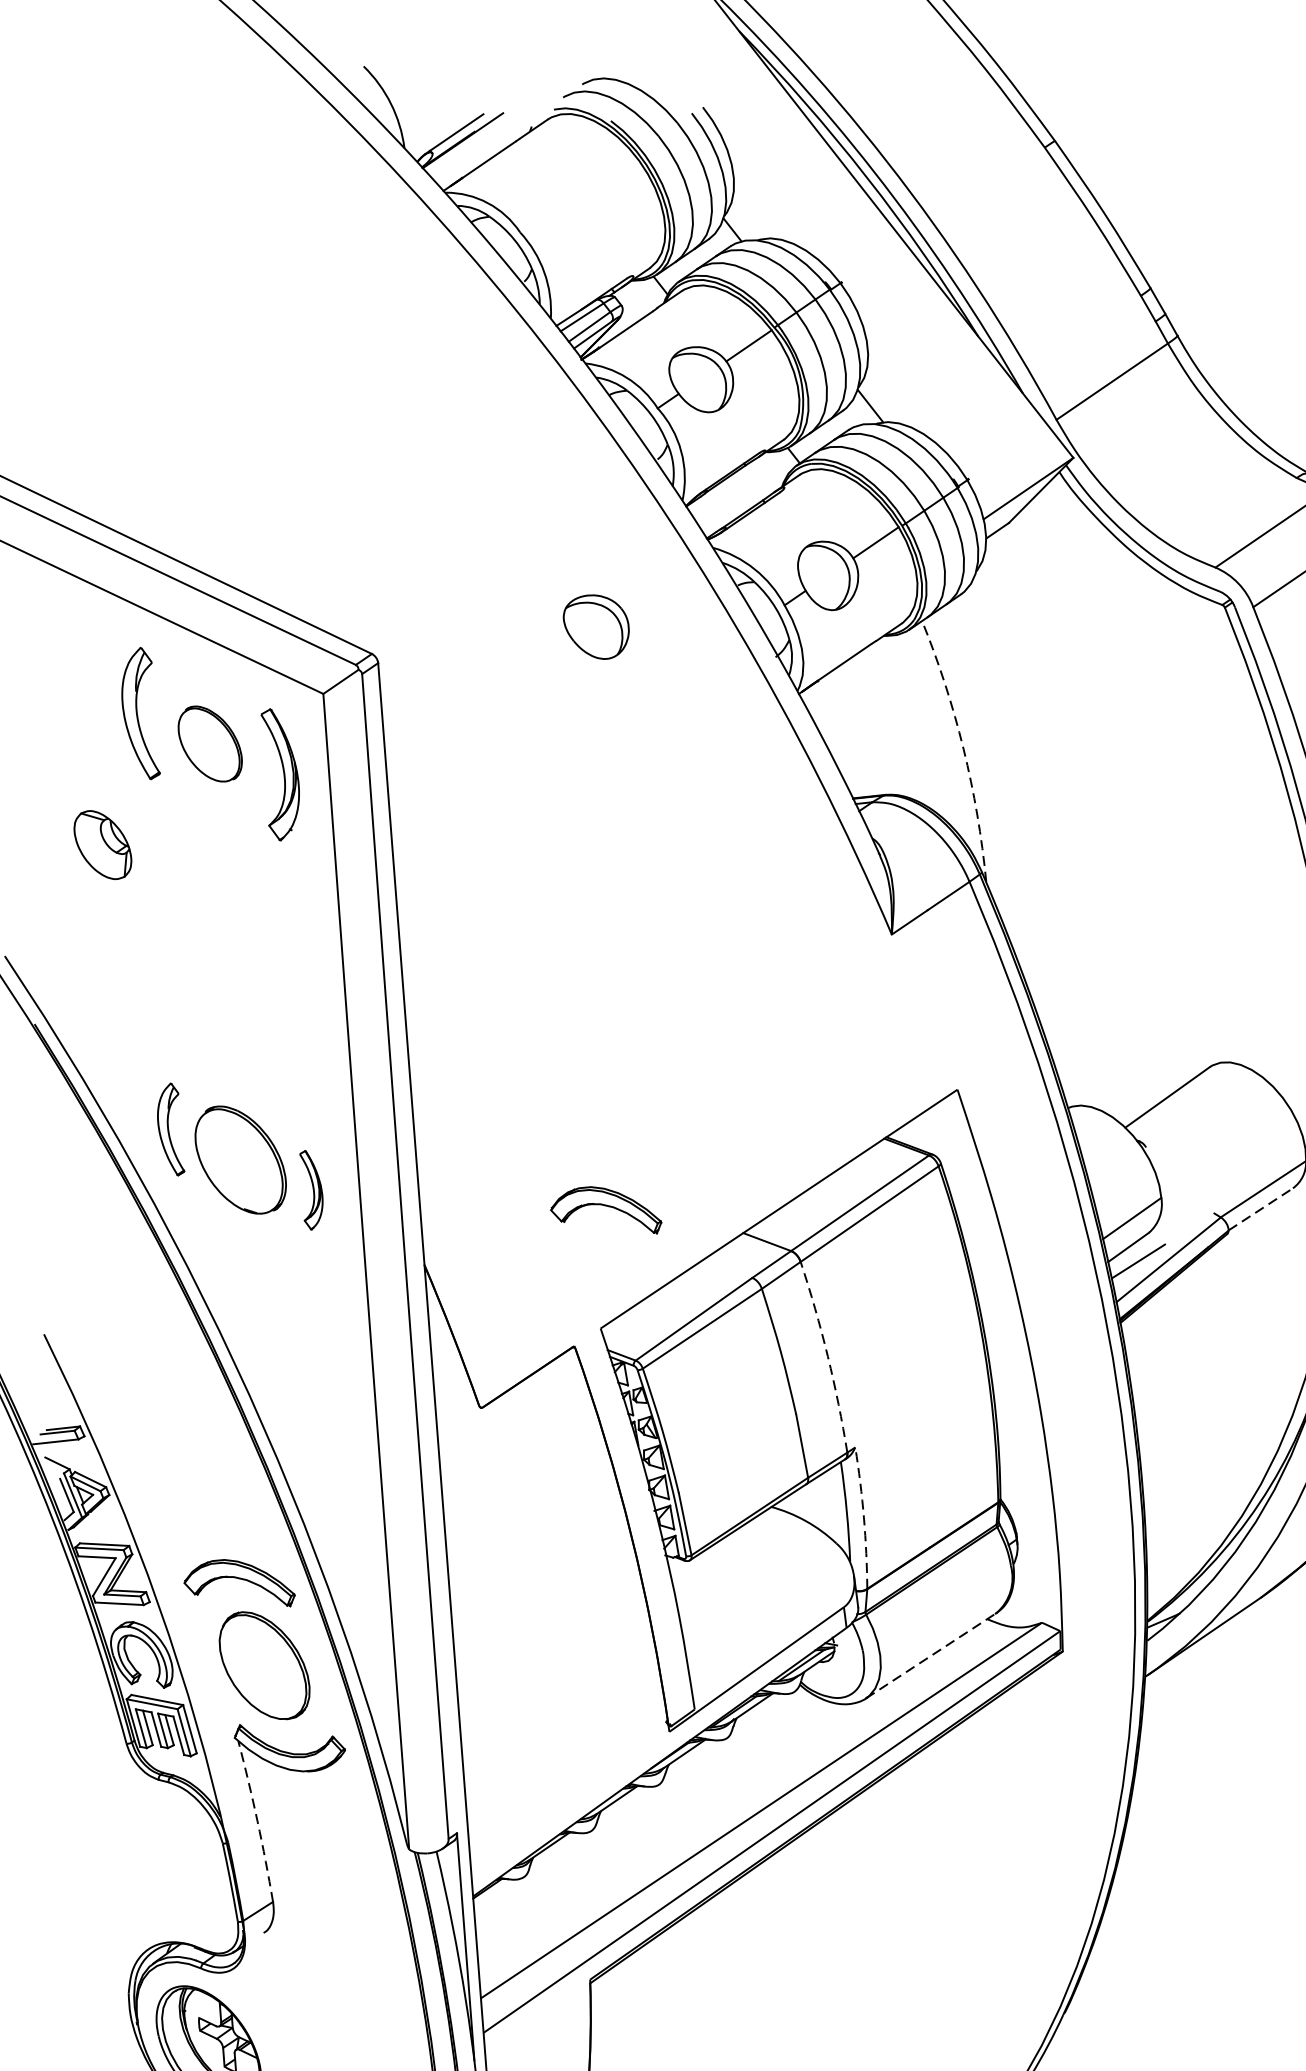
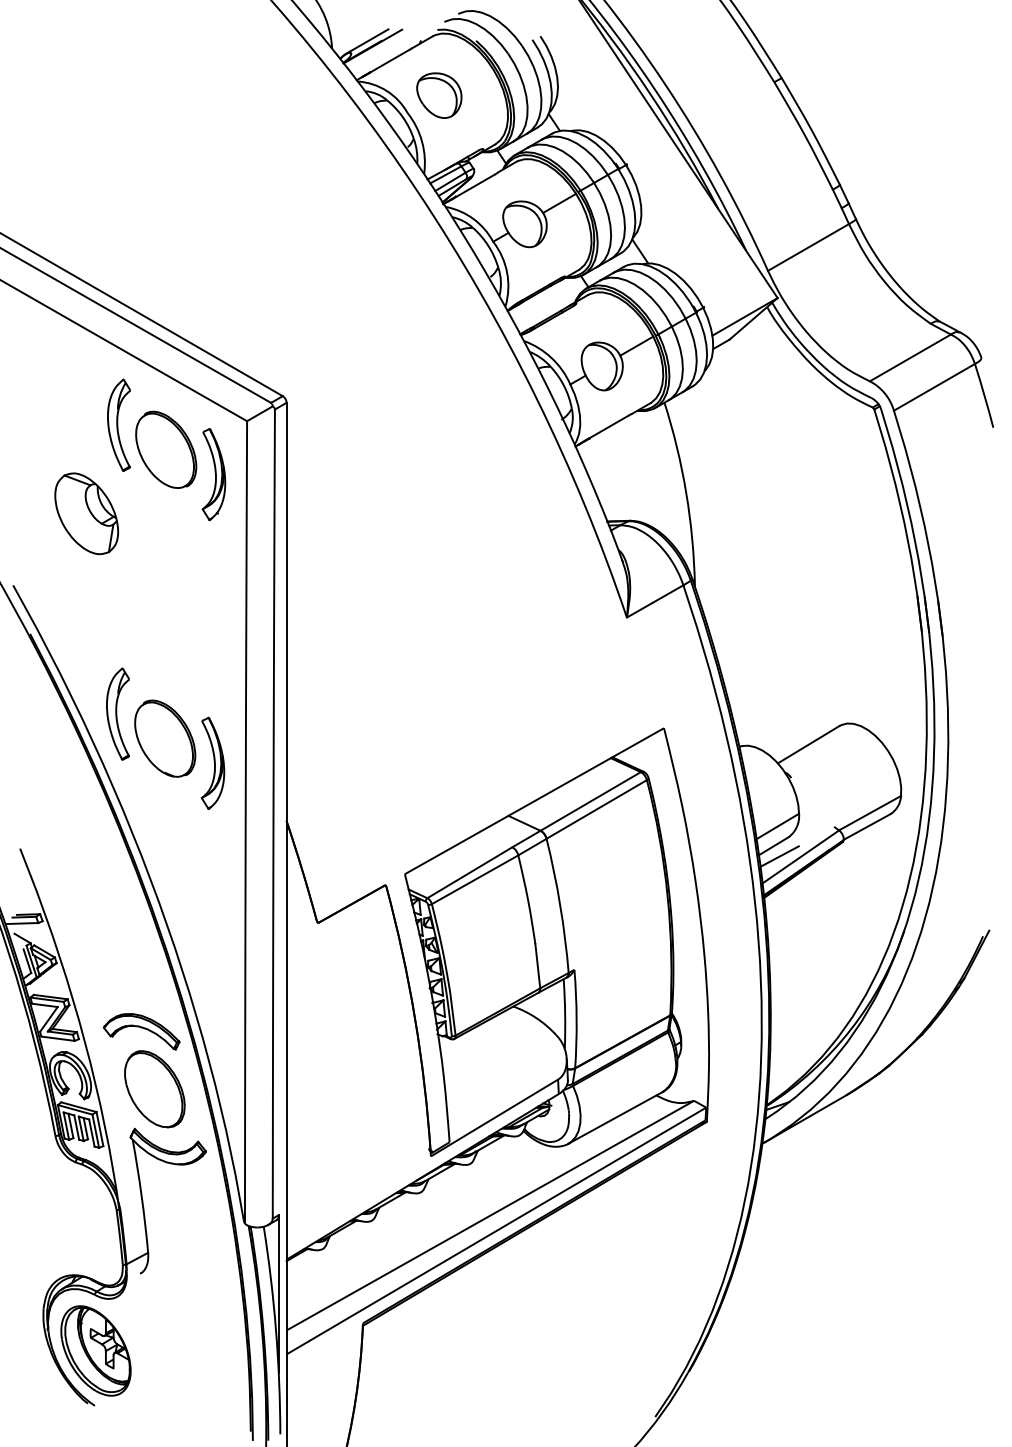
part: (596, 626) -> (439, 95), moved
part: (210, 743) -> (166, 449), size x1.43
arc: (963, 749) -> (686, 493), dashed -> solid
part: (102, 844) -> (86, 513), size x1.67
part: (169, 1129) -> (117, 713), size x1.43
part: (311, 1189) -> (212, 762), size x1.67
line: (1261, 1208) -> (867, 826), dashed -> solid
part: (605, 1211) -> (414, 793), removed
arc: (828, 1356) -> (560, 905), dashed -> solid
arc: (863, 1517) -> (576, 1018), dashed -> solid
line: (930, 1655) -> (615, 1117), dashed -> solid
arc: (257, 1821) -> (141, 1196), dashed -> solid

